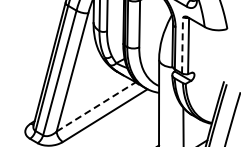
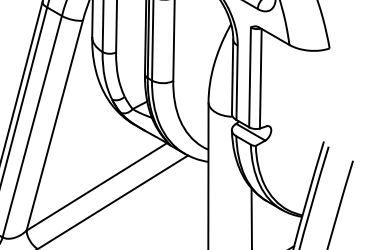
line: (182, 44) -> (250, 76), dashed -> solid
line: (96, 106) -> (97, 186), dashed -> solid

